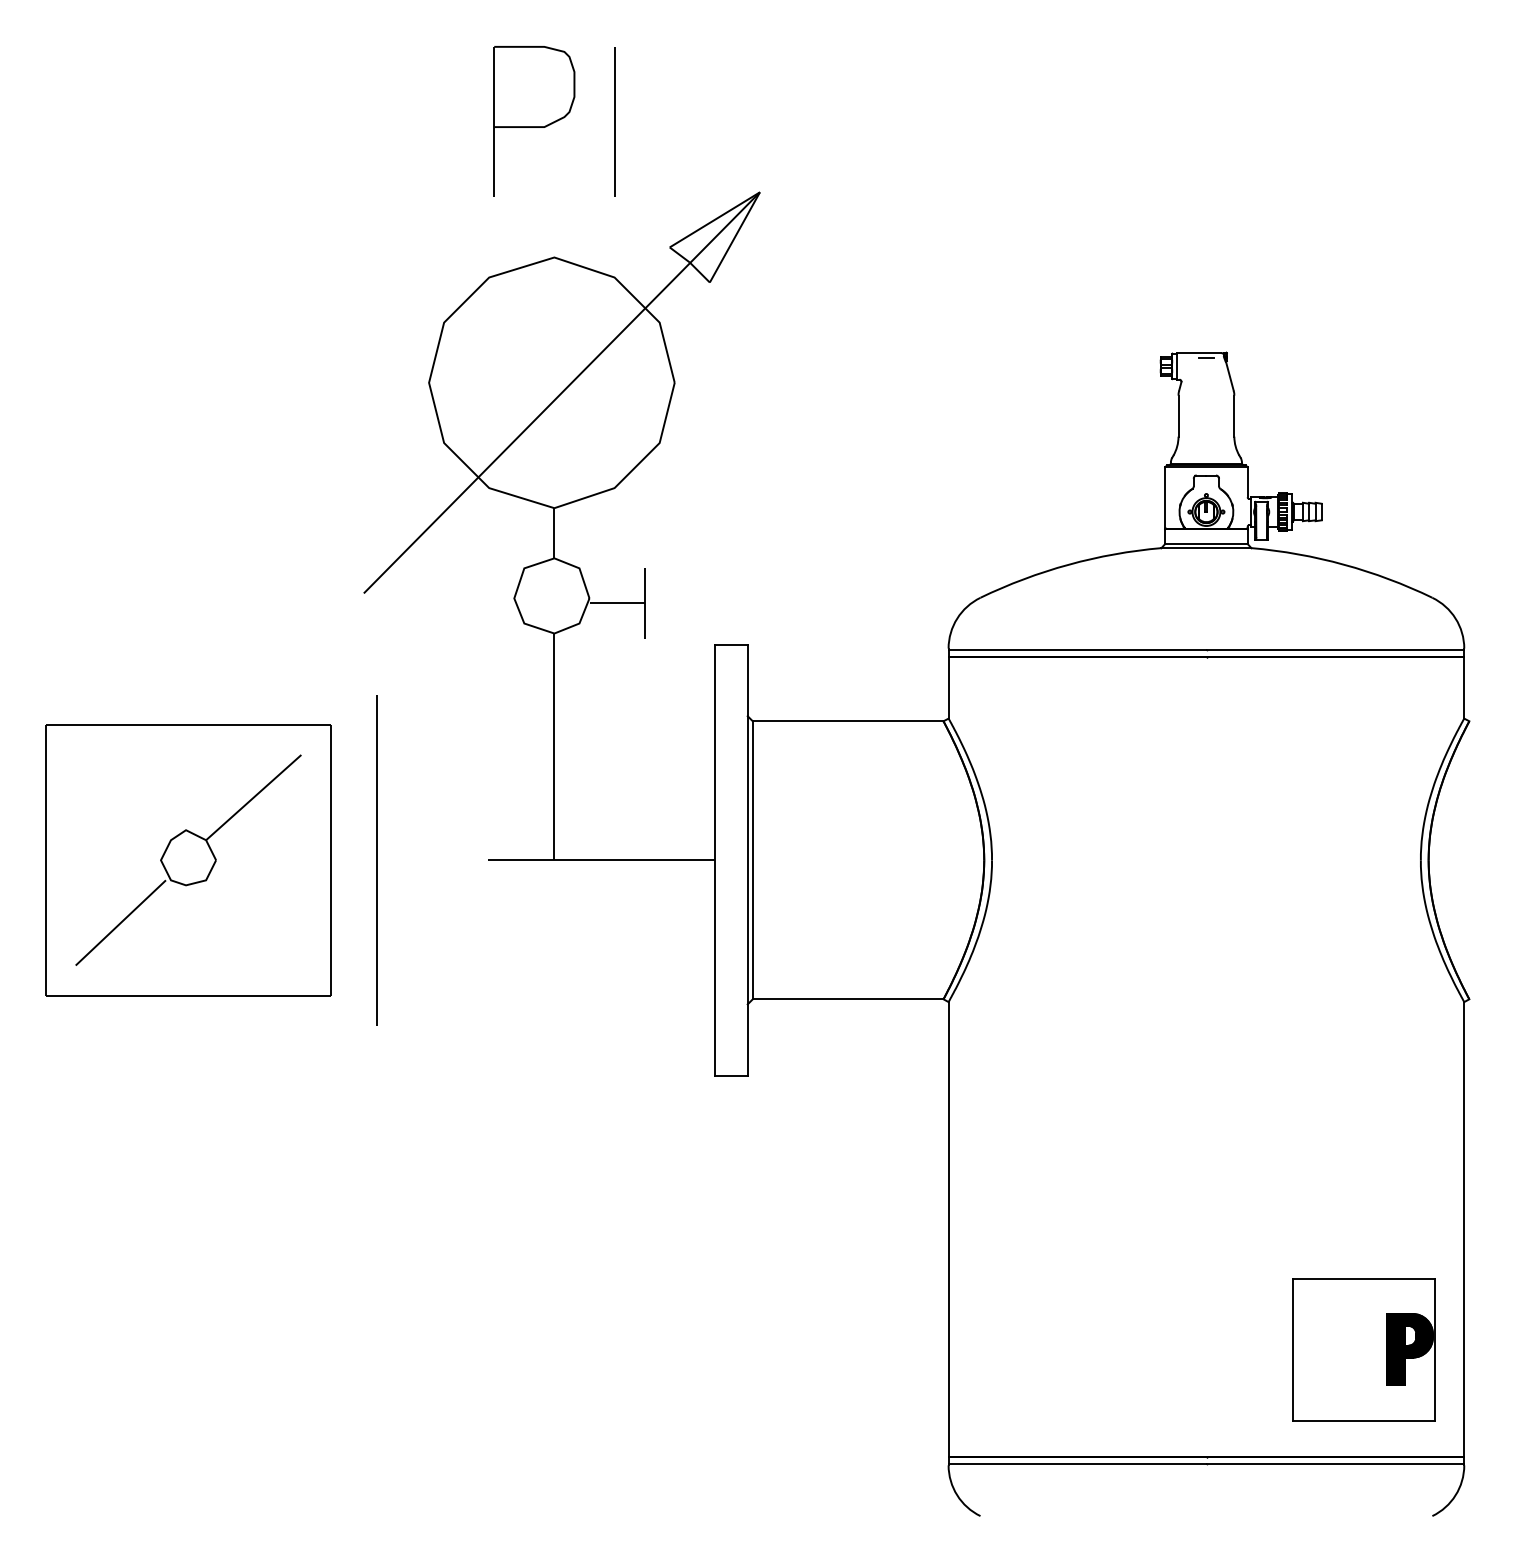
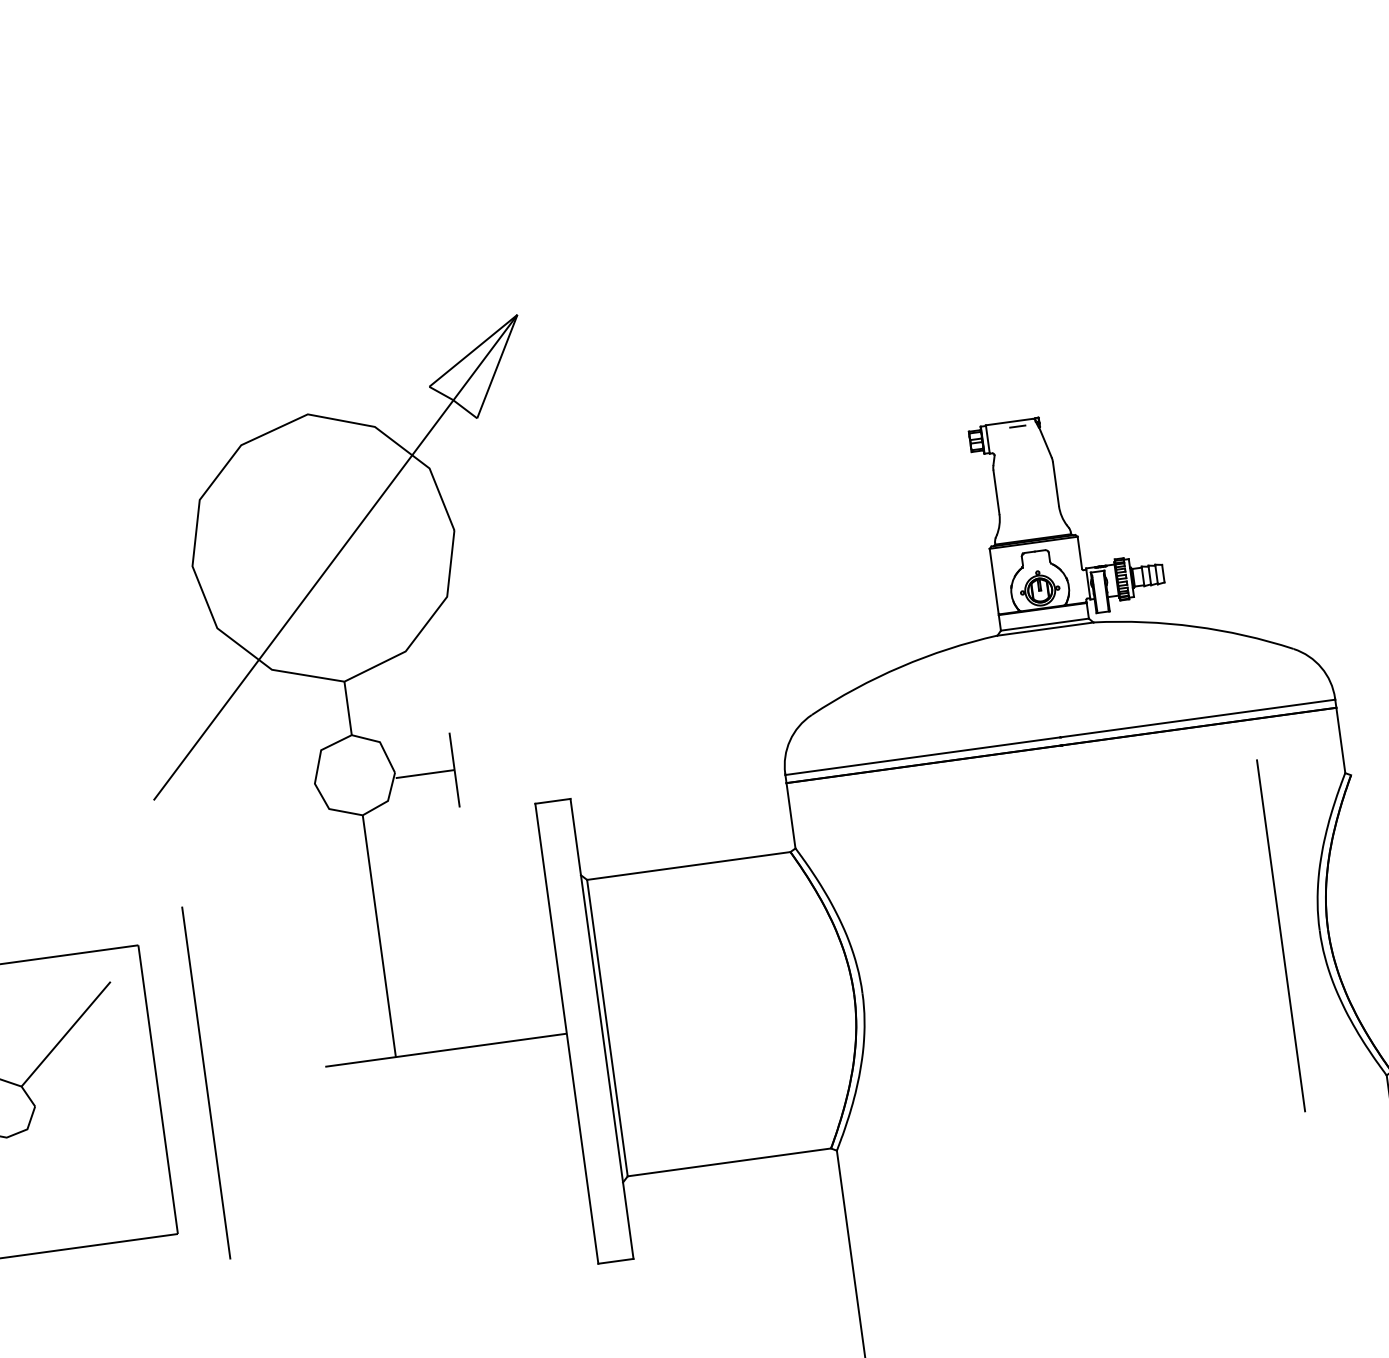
part: (534, 121) -> (266, 272), removed
line: (614, 121) -> (352, 260), removed
line: (1384, 860) -> (1280, 936), added

